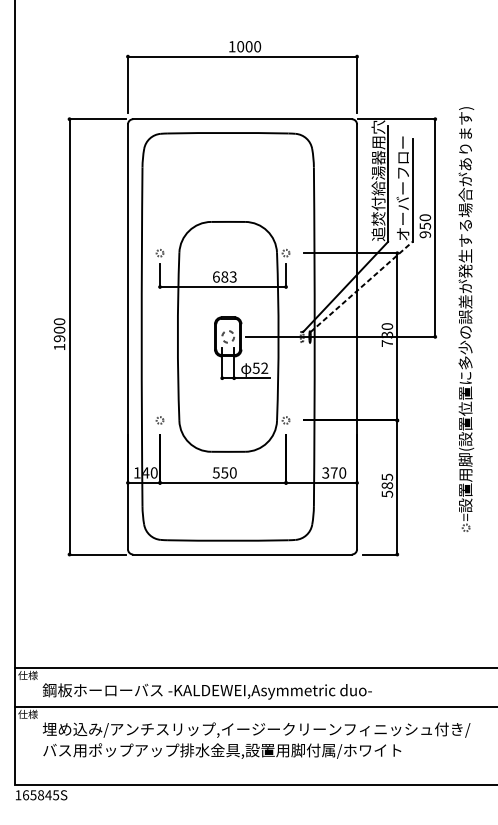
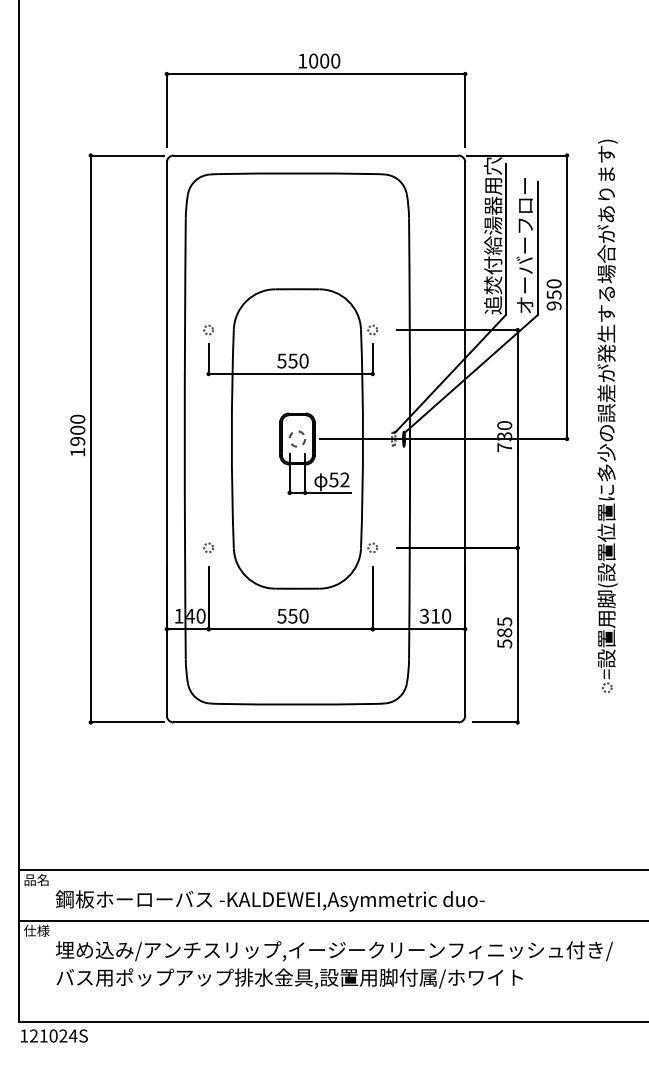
text: (224, 276) -> (292, 360), 683 -> 550
line: (361, 287) -> (471, 374), dashed -> solid
text: (334, 473) -> (435, 616), 370 -> 310
text: (27, 675) -> (36, 880), 仕様 -> 品名
text: (40, 794) -> (53, 1035), 165845S -> 121024S

